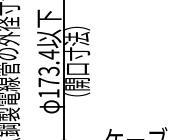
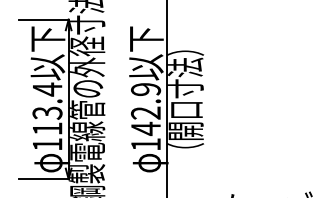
text: (49, 68) -> (146, 109), 173.4 -> 142.9

